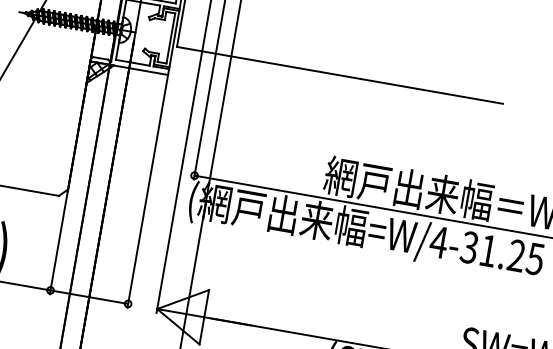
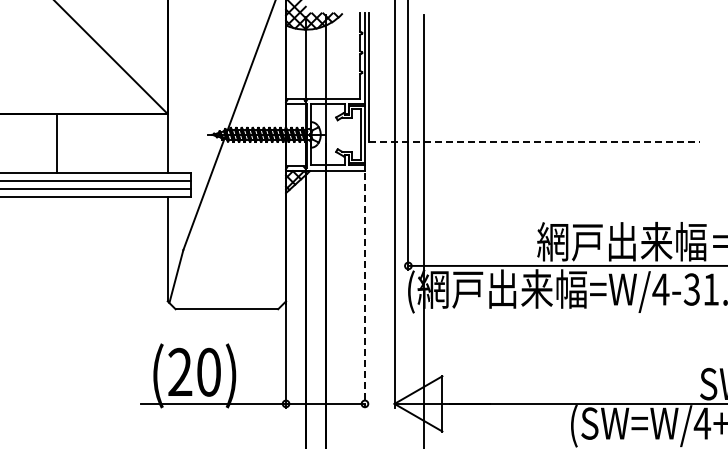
line: (339, 75) -> (534, 142), solid -> dashed
line: (146, 193) -> (364, 291), solid -> dashed

